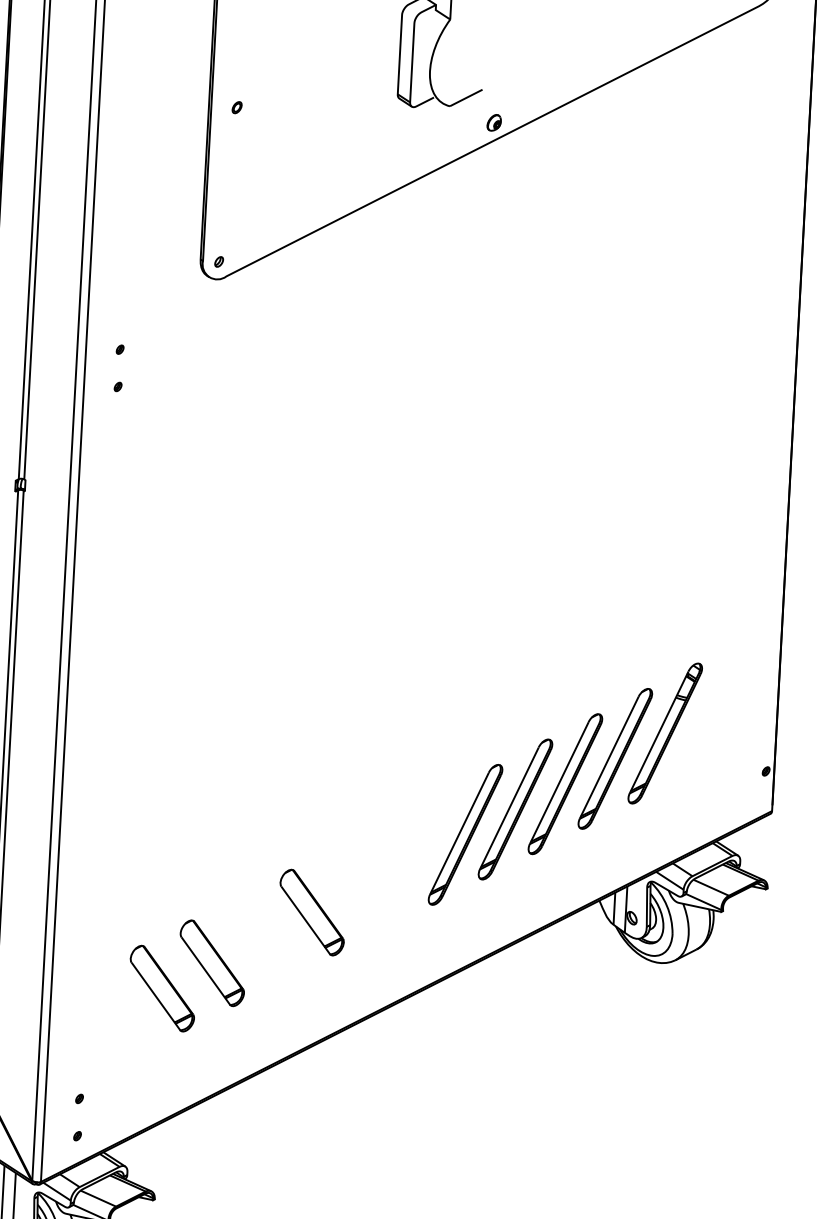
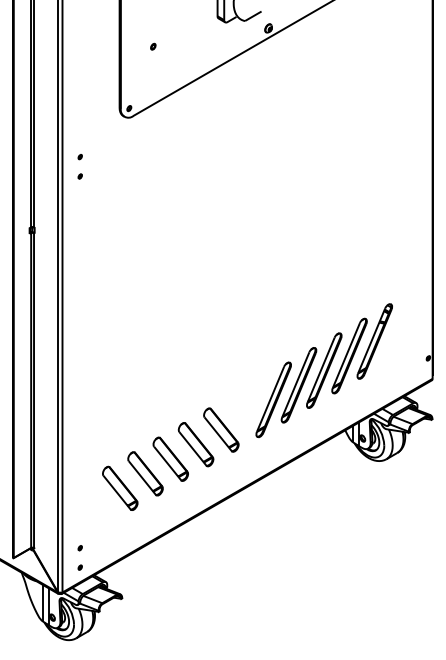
part: (237, 107) -> (153, 46), moved
part: (362, 886) -> (221, 429), added
part: (261, 936) -> (170, 458), added

